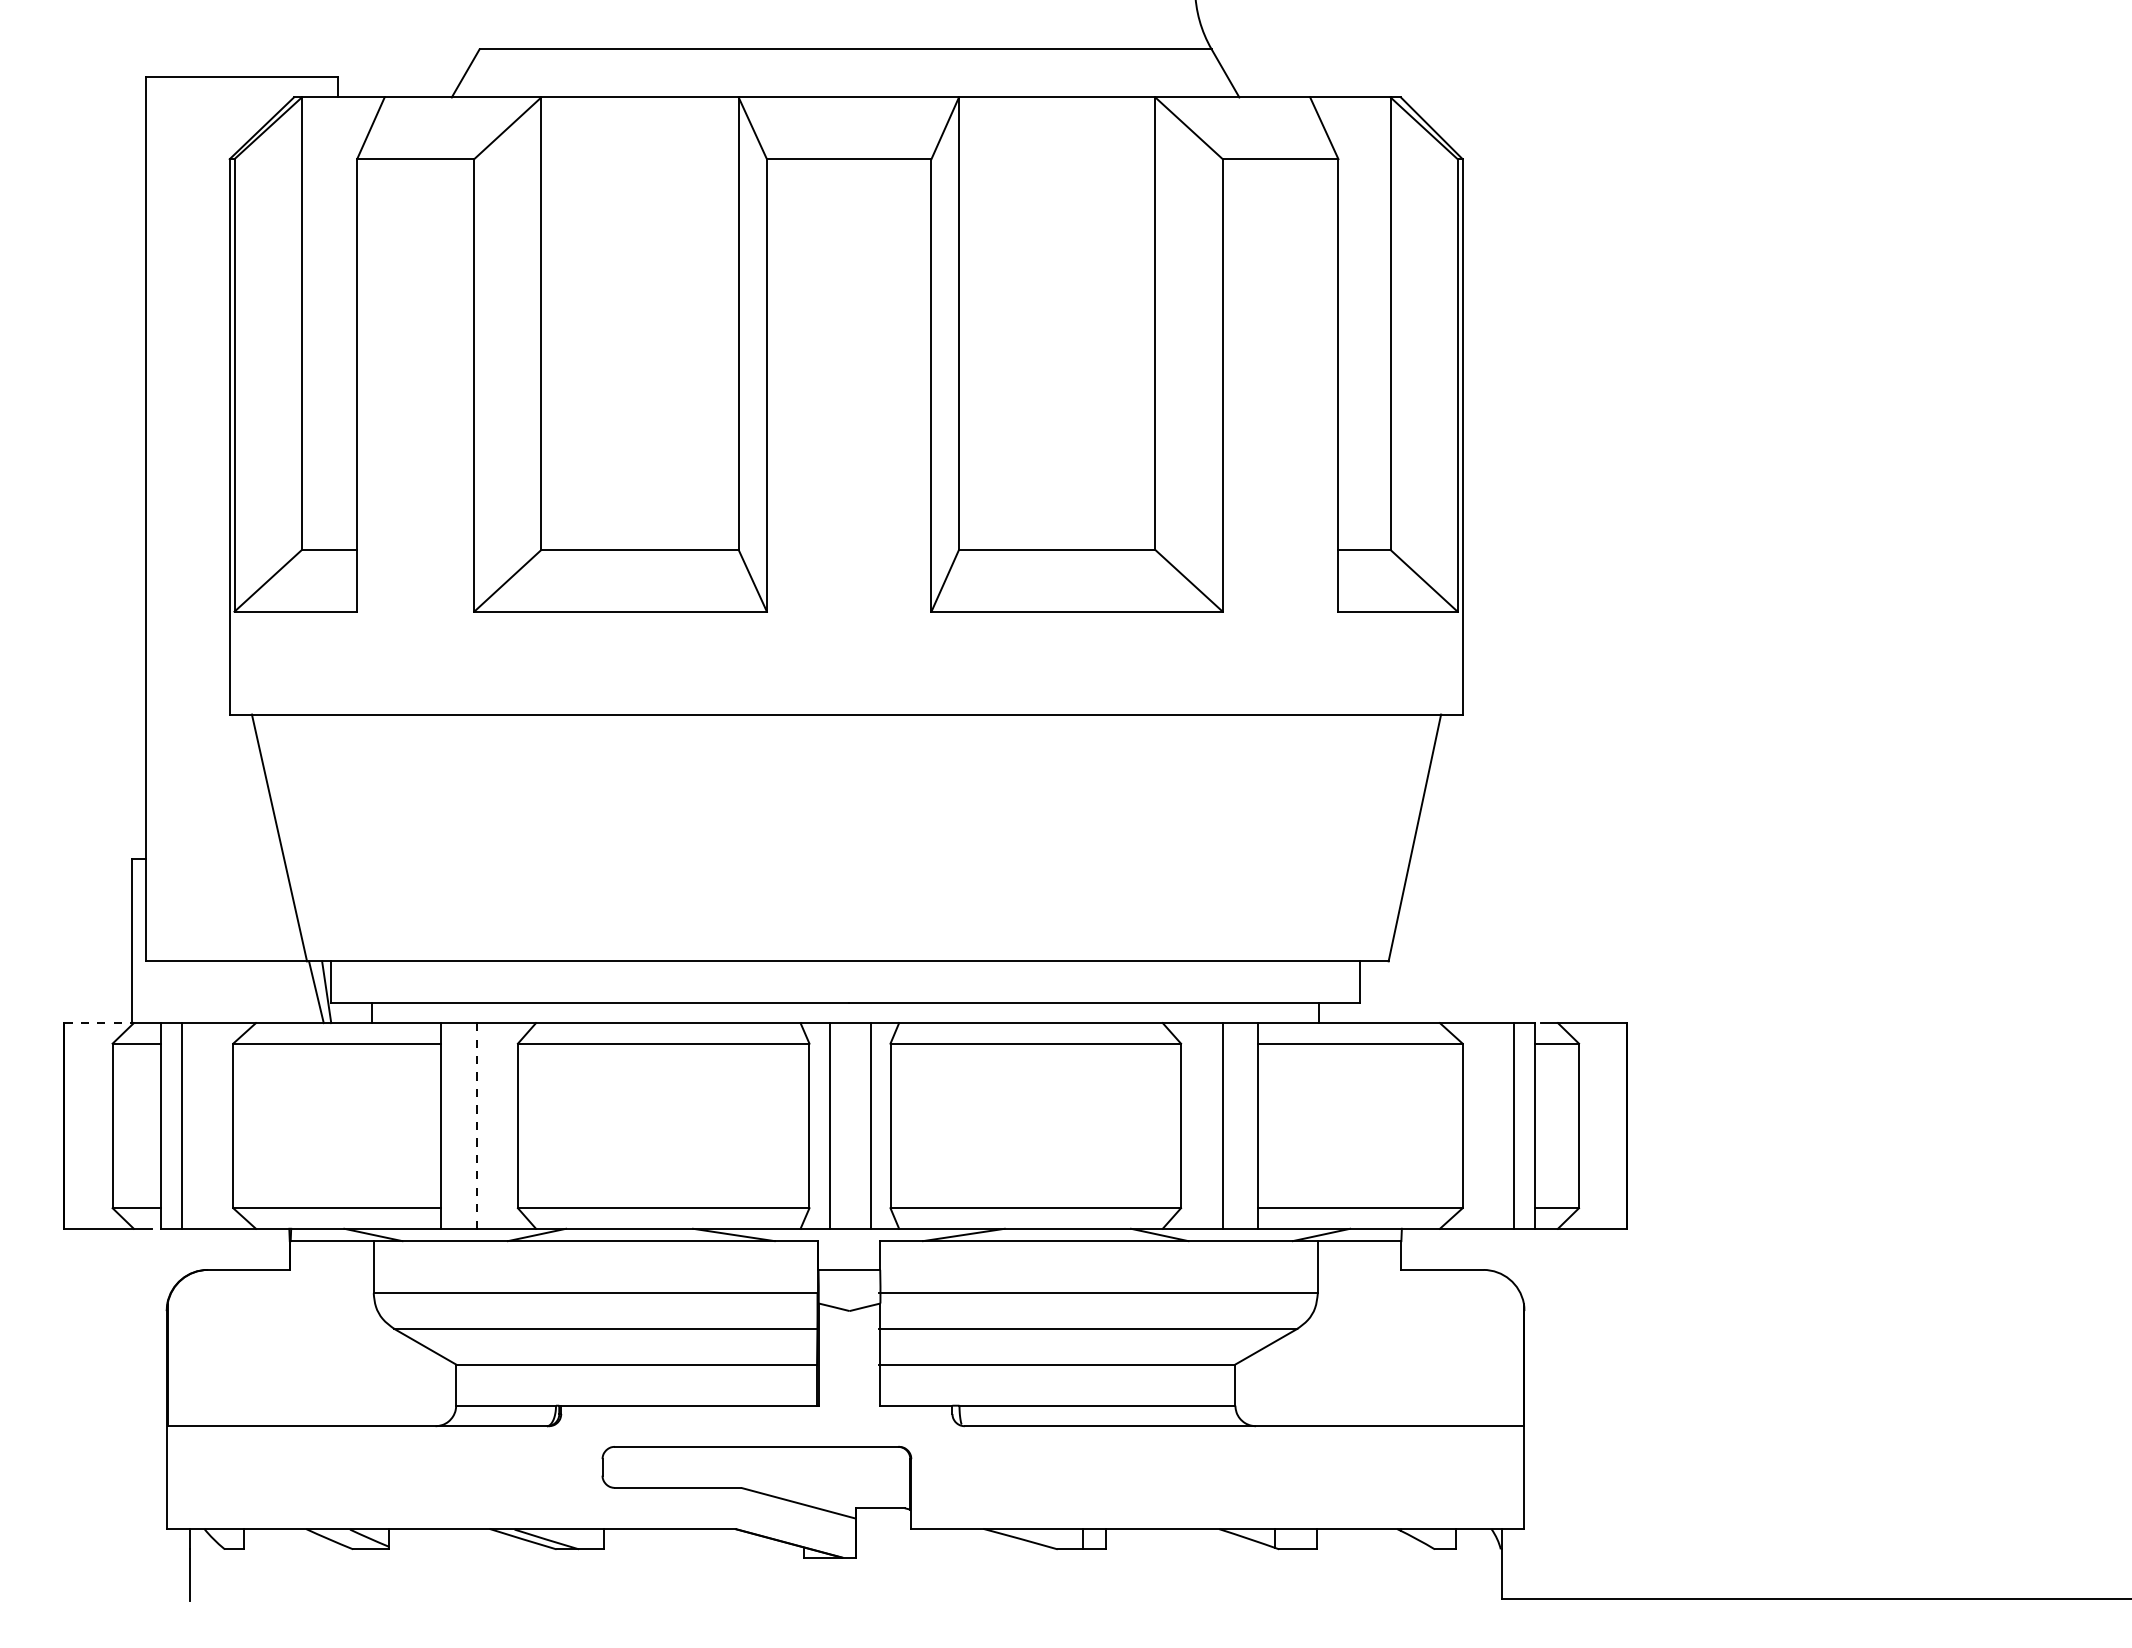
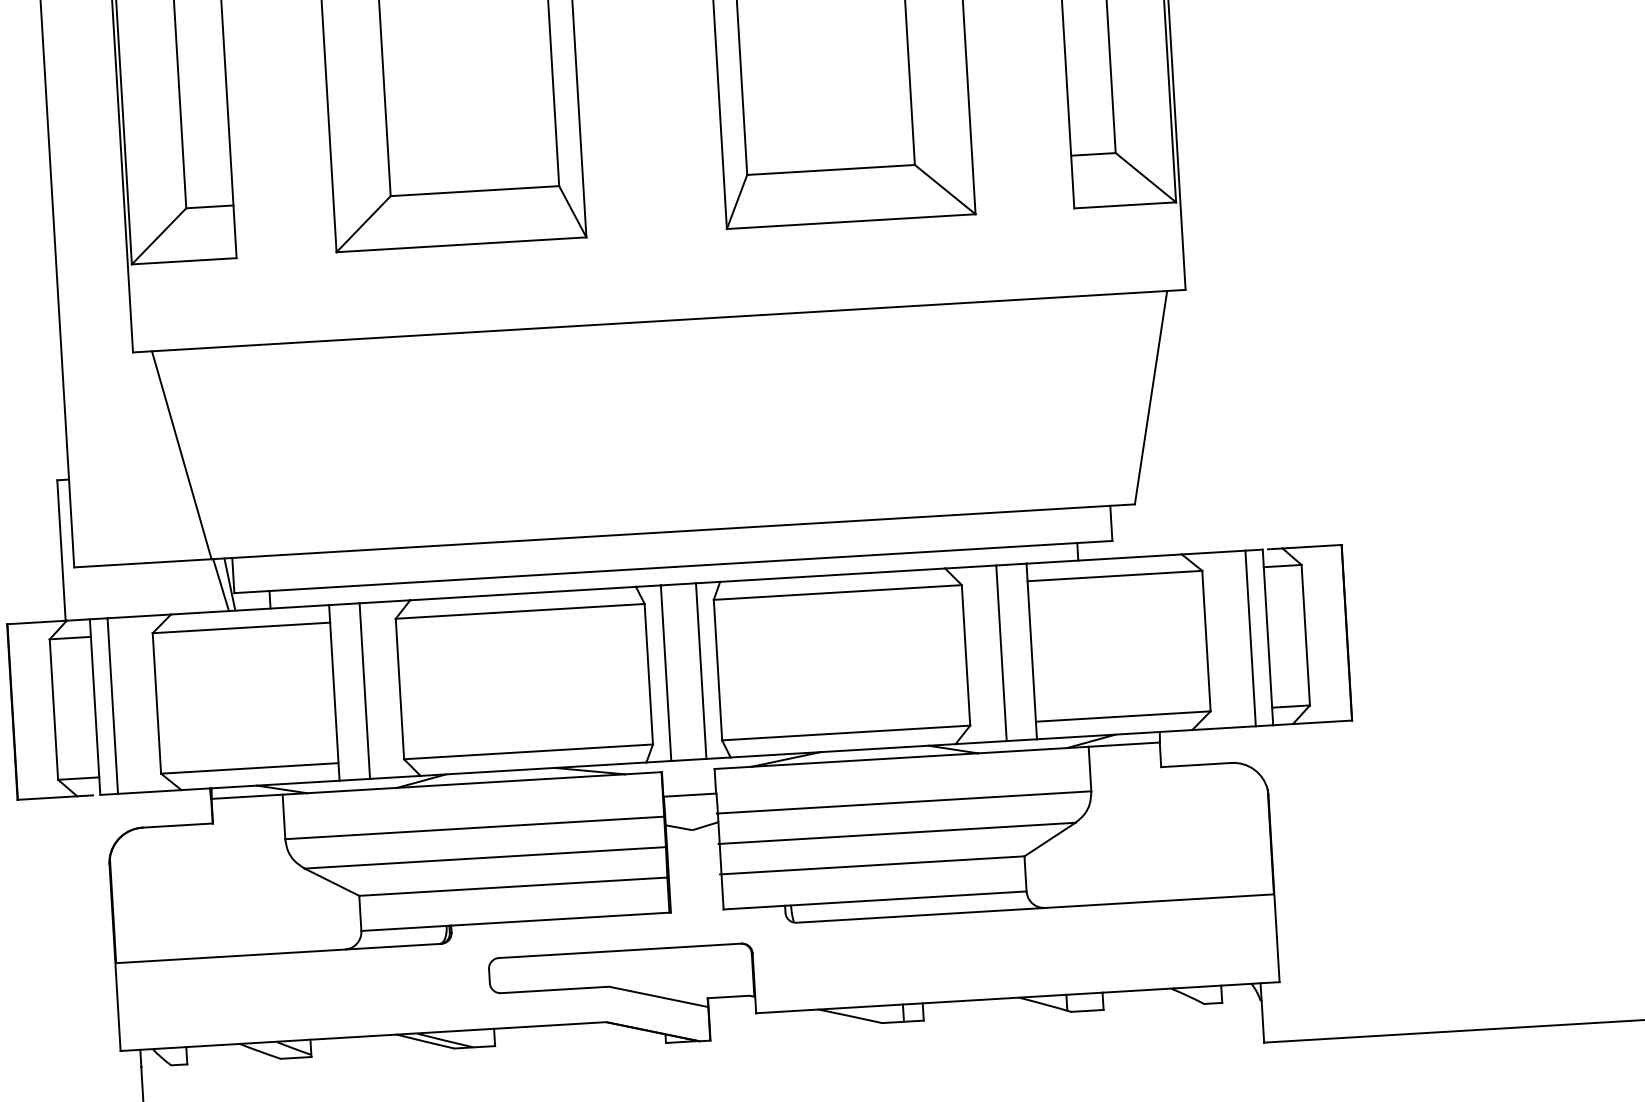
line: (99, 1023) -> (37, 622), dashed -> solid
line: (476, 1125) -> (364, 690), dashed -> solid

